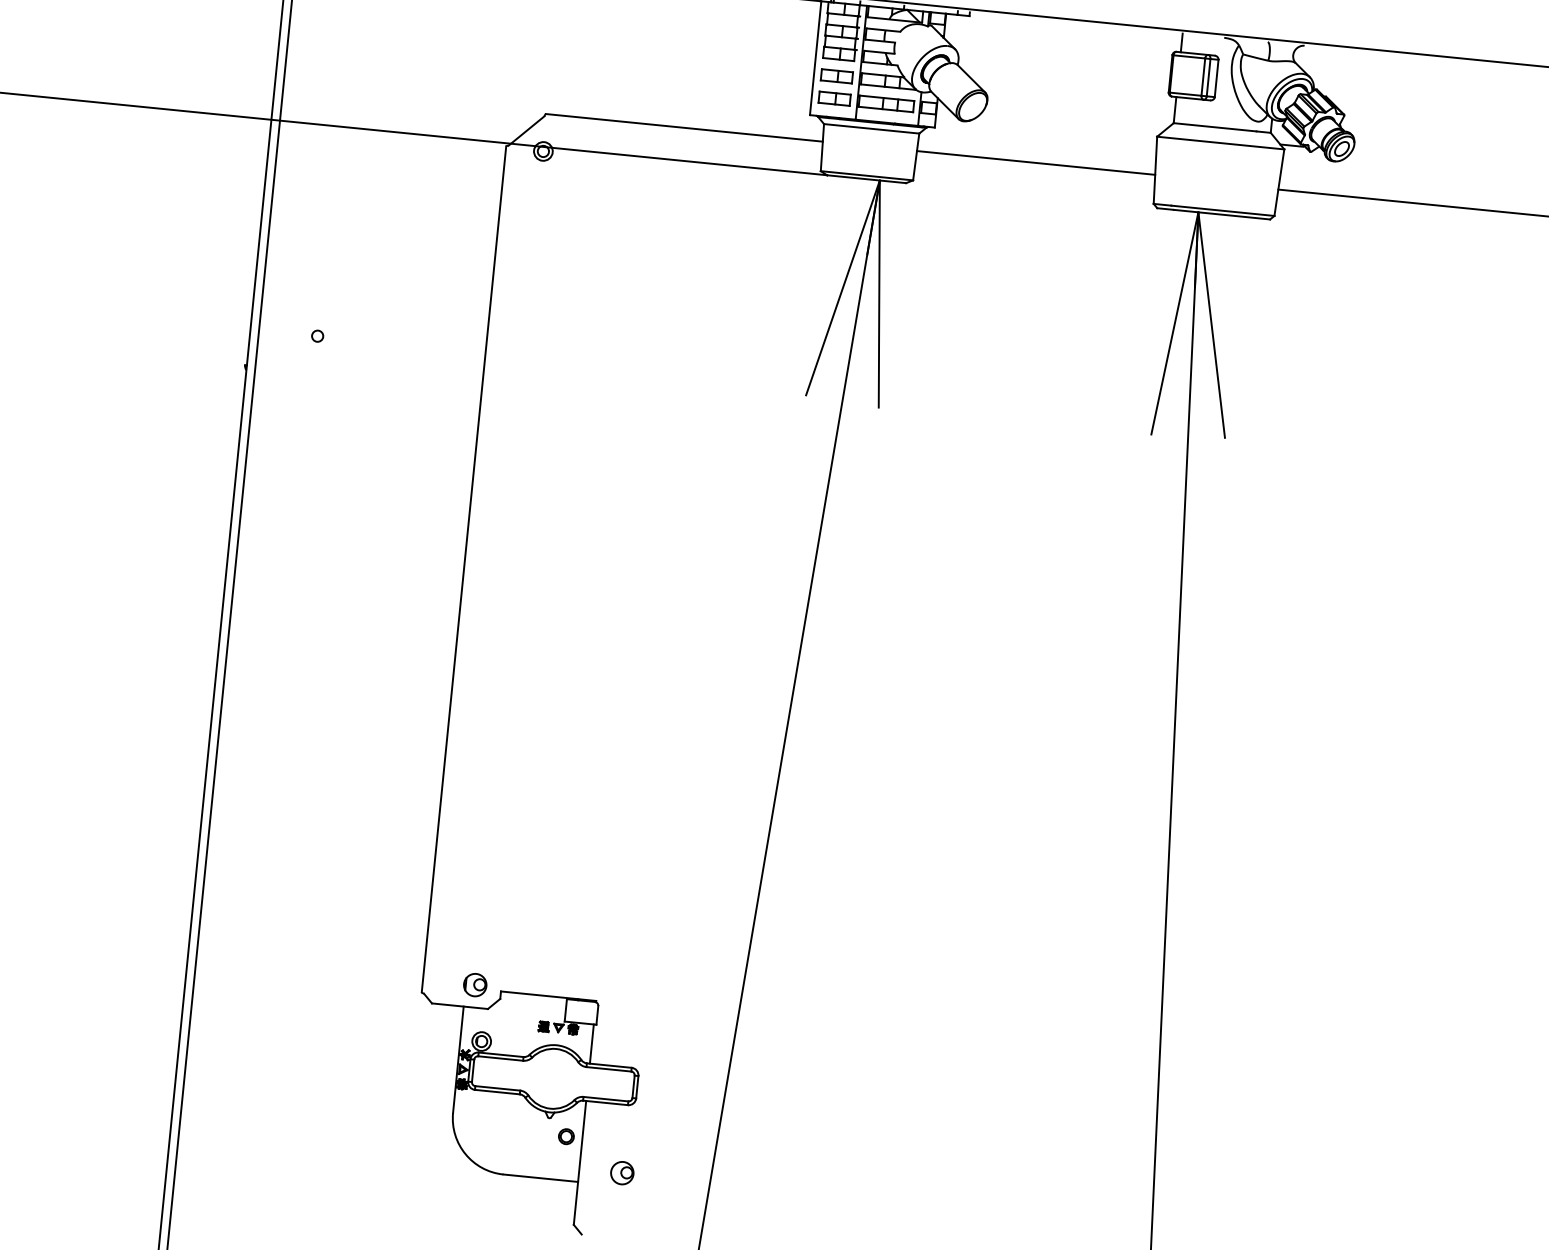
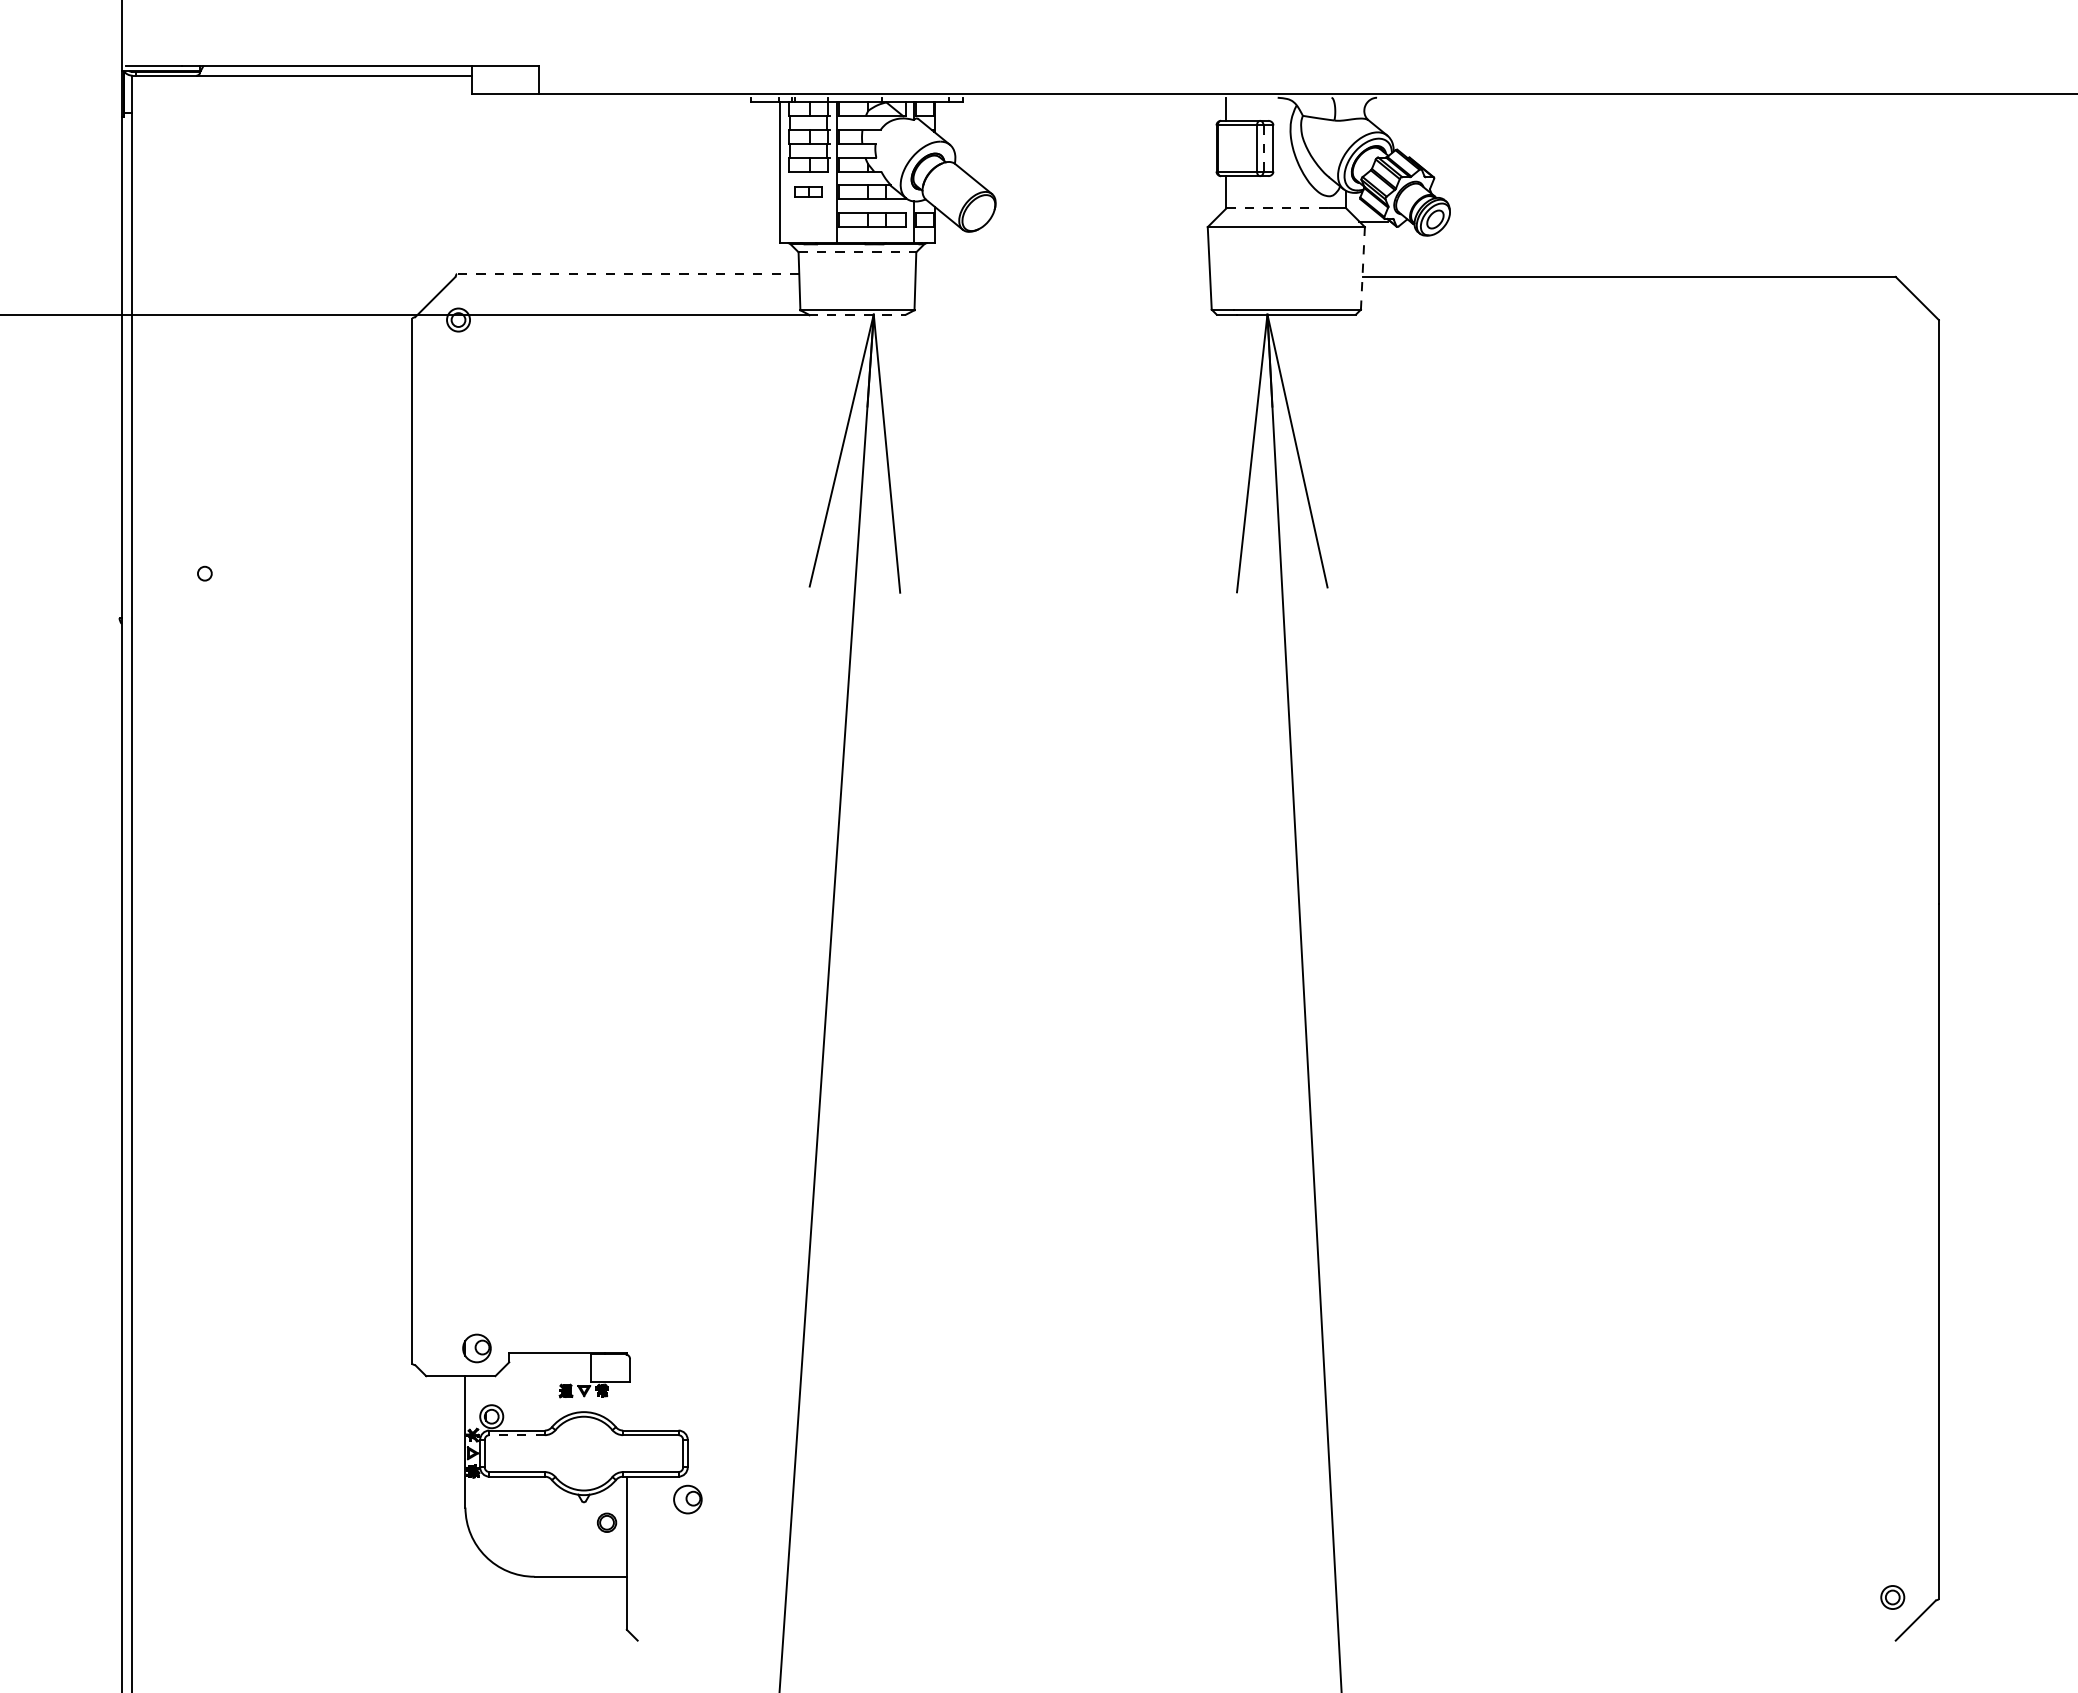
part: (836, 75) -> (808, 191), size x0.7
line: (1208, 78) -> (1263, 149), solid -> dashed
part: (834, 98) -> (808, 219), removed
line: (683, 127) -> (627, 273), solid -> dashed
line: (1215, 127) -> (1278, 208), solid -> dashed
line: (871, 129) -> (857, 252), solid -> dashed
line: (1035, 162) -> (1062, 273), removed
line: (866, 179) -> (857, 314), solid -> dashed
line: (1279, 181) -> (1362, 267), solid -> dashed
line: (591, 1044) -> (626, 1406), removed
line: (501, 1058) -> (517, 1435), solid -> dashed
part: (622, 1173) -> (687, 1499), moved

